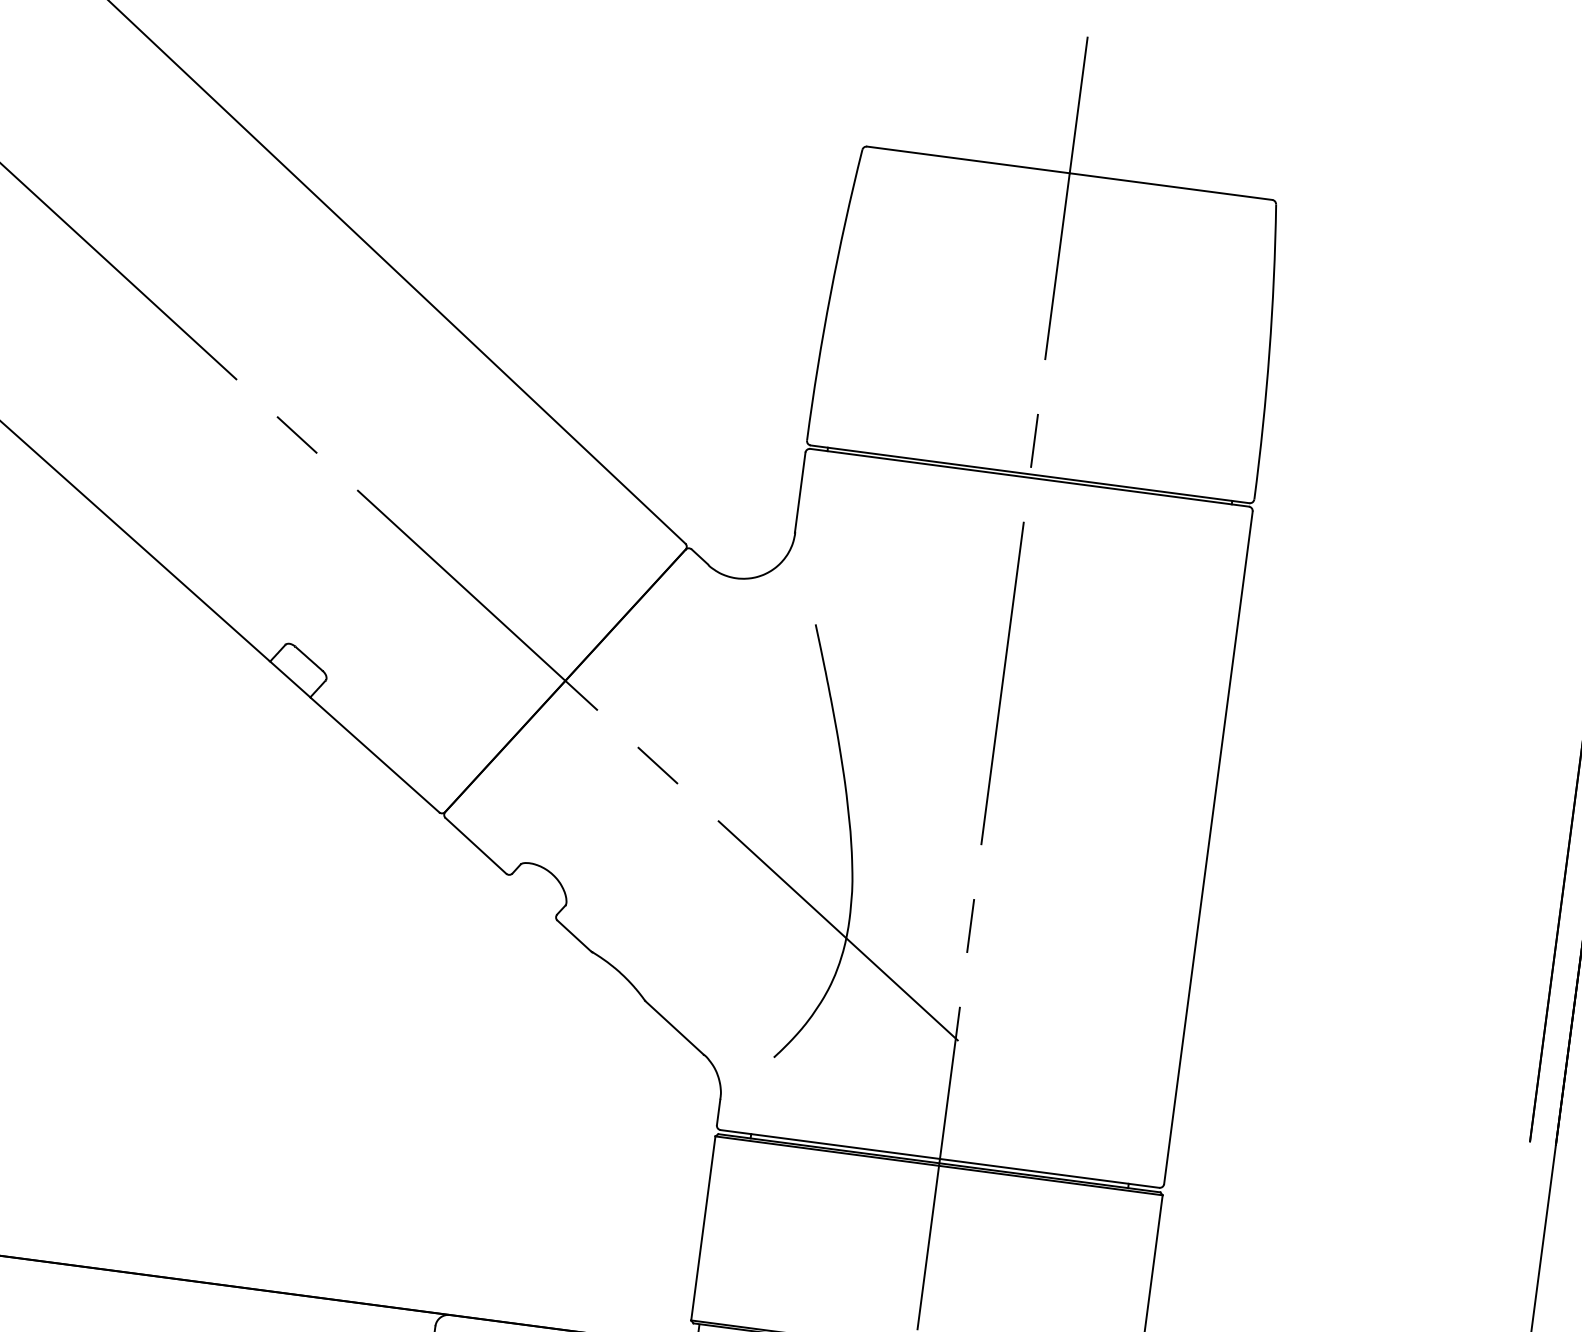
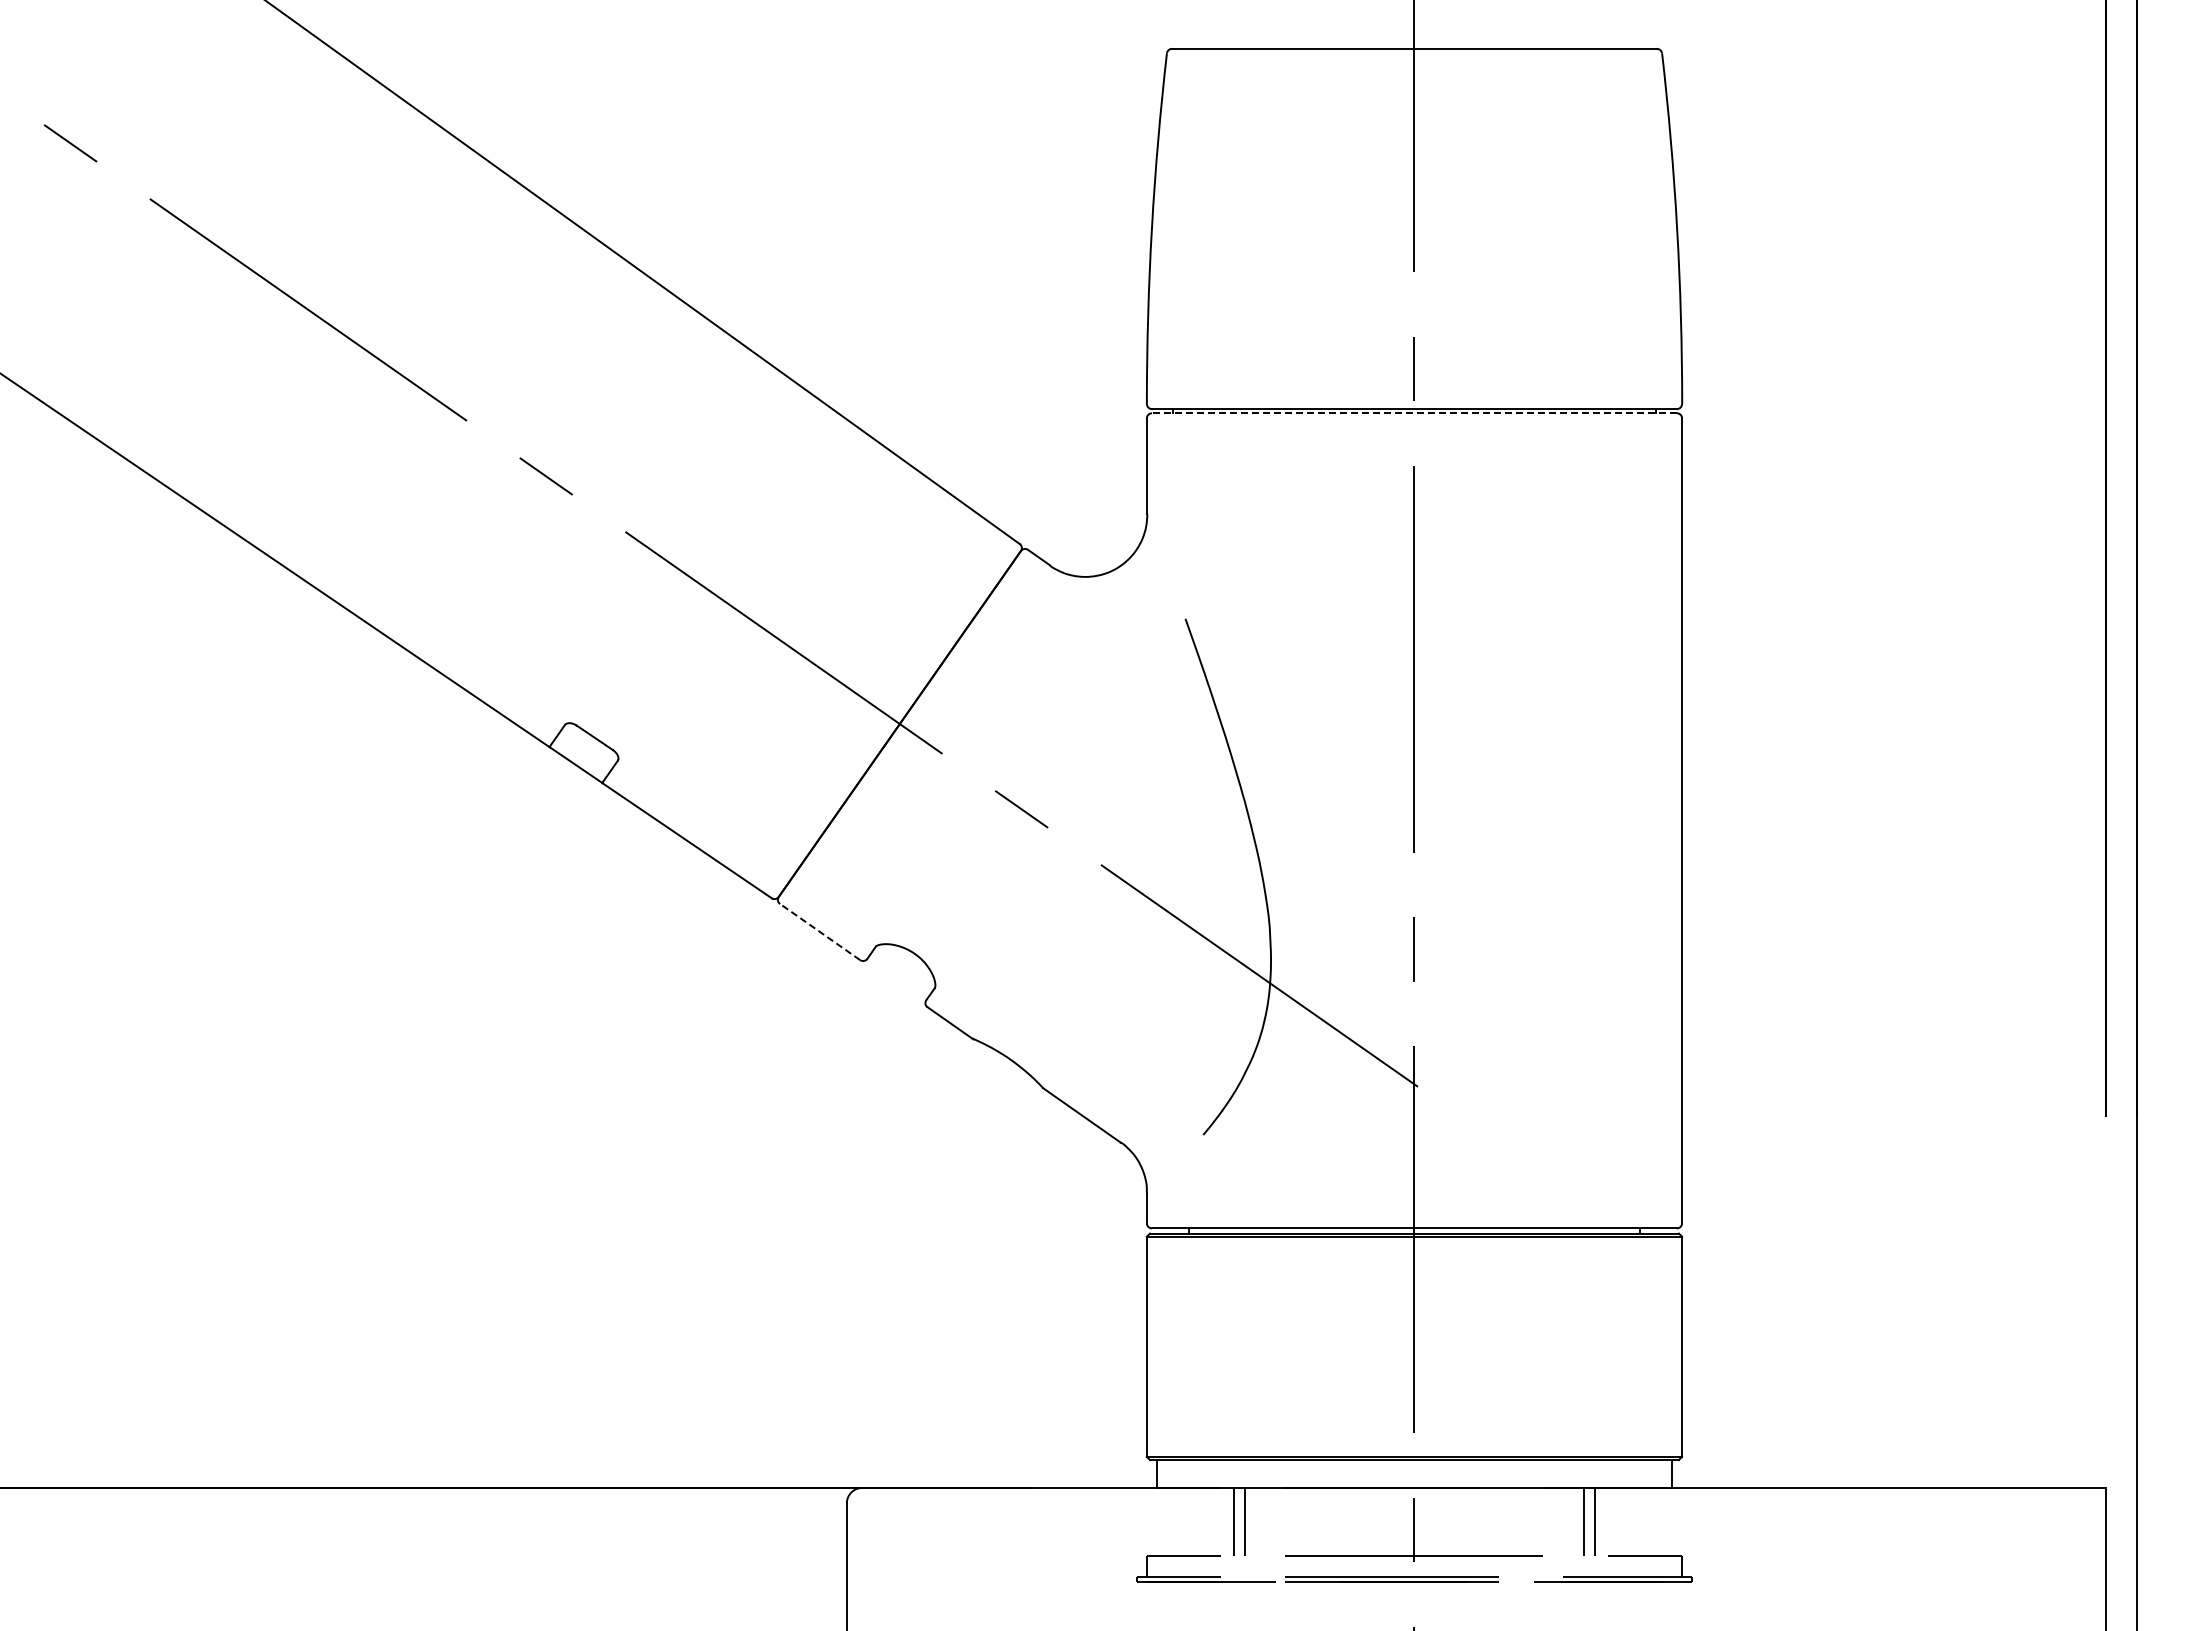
line: (1028, 477) -> (1413, 413), solid -> dashed
line: (476, 846) -> (820, 932), solid -> dashed

